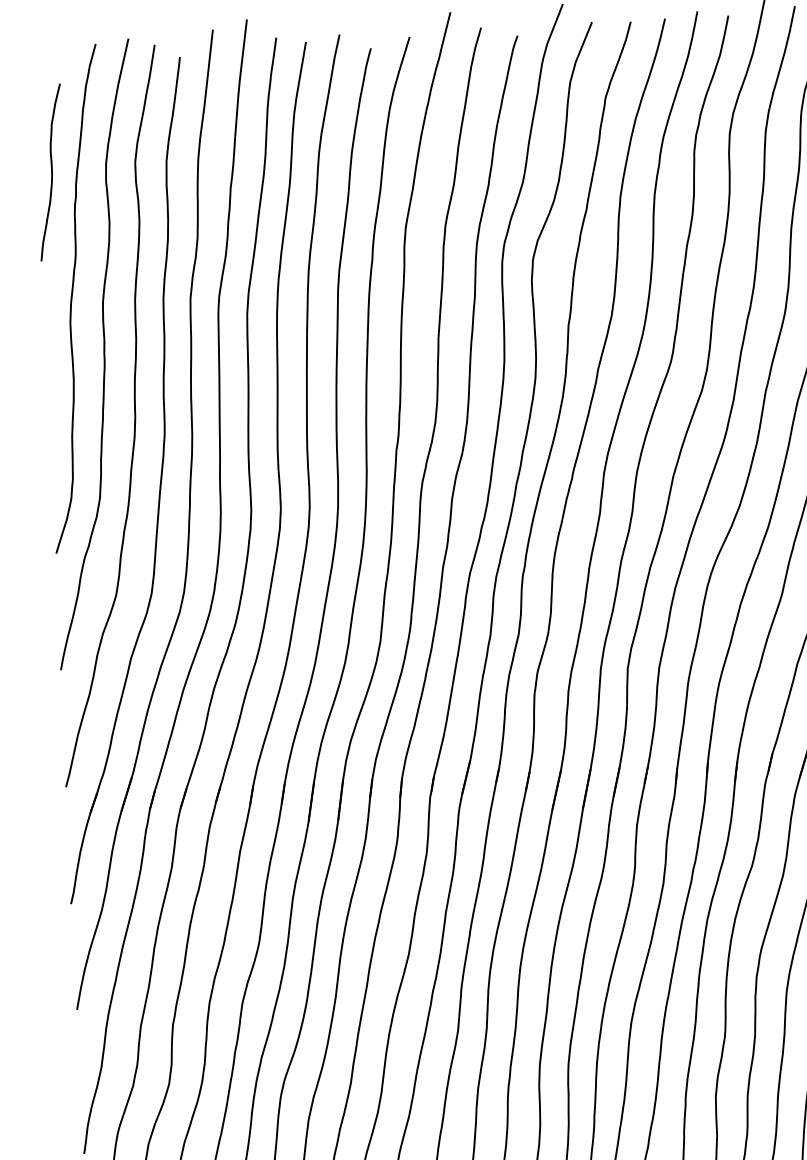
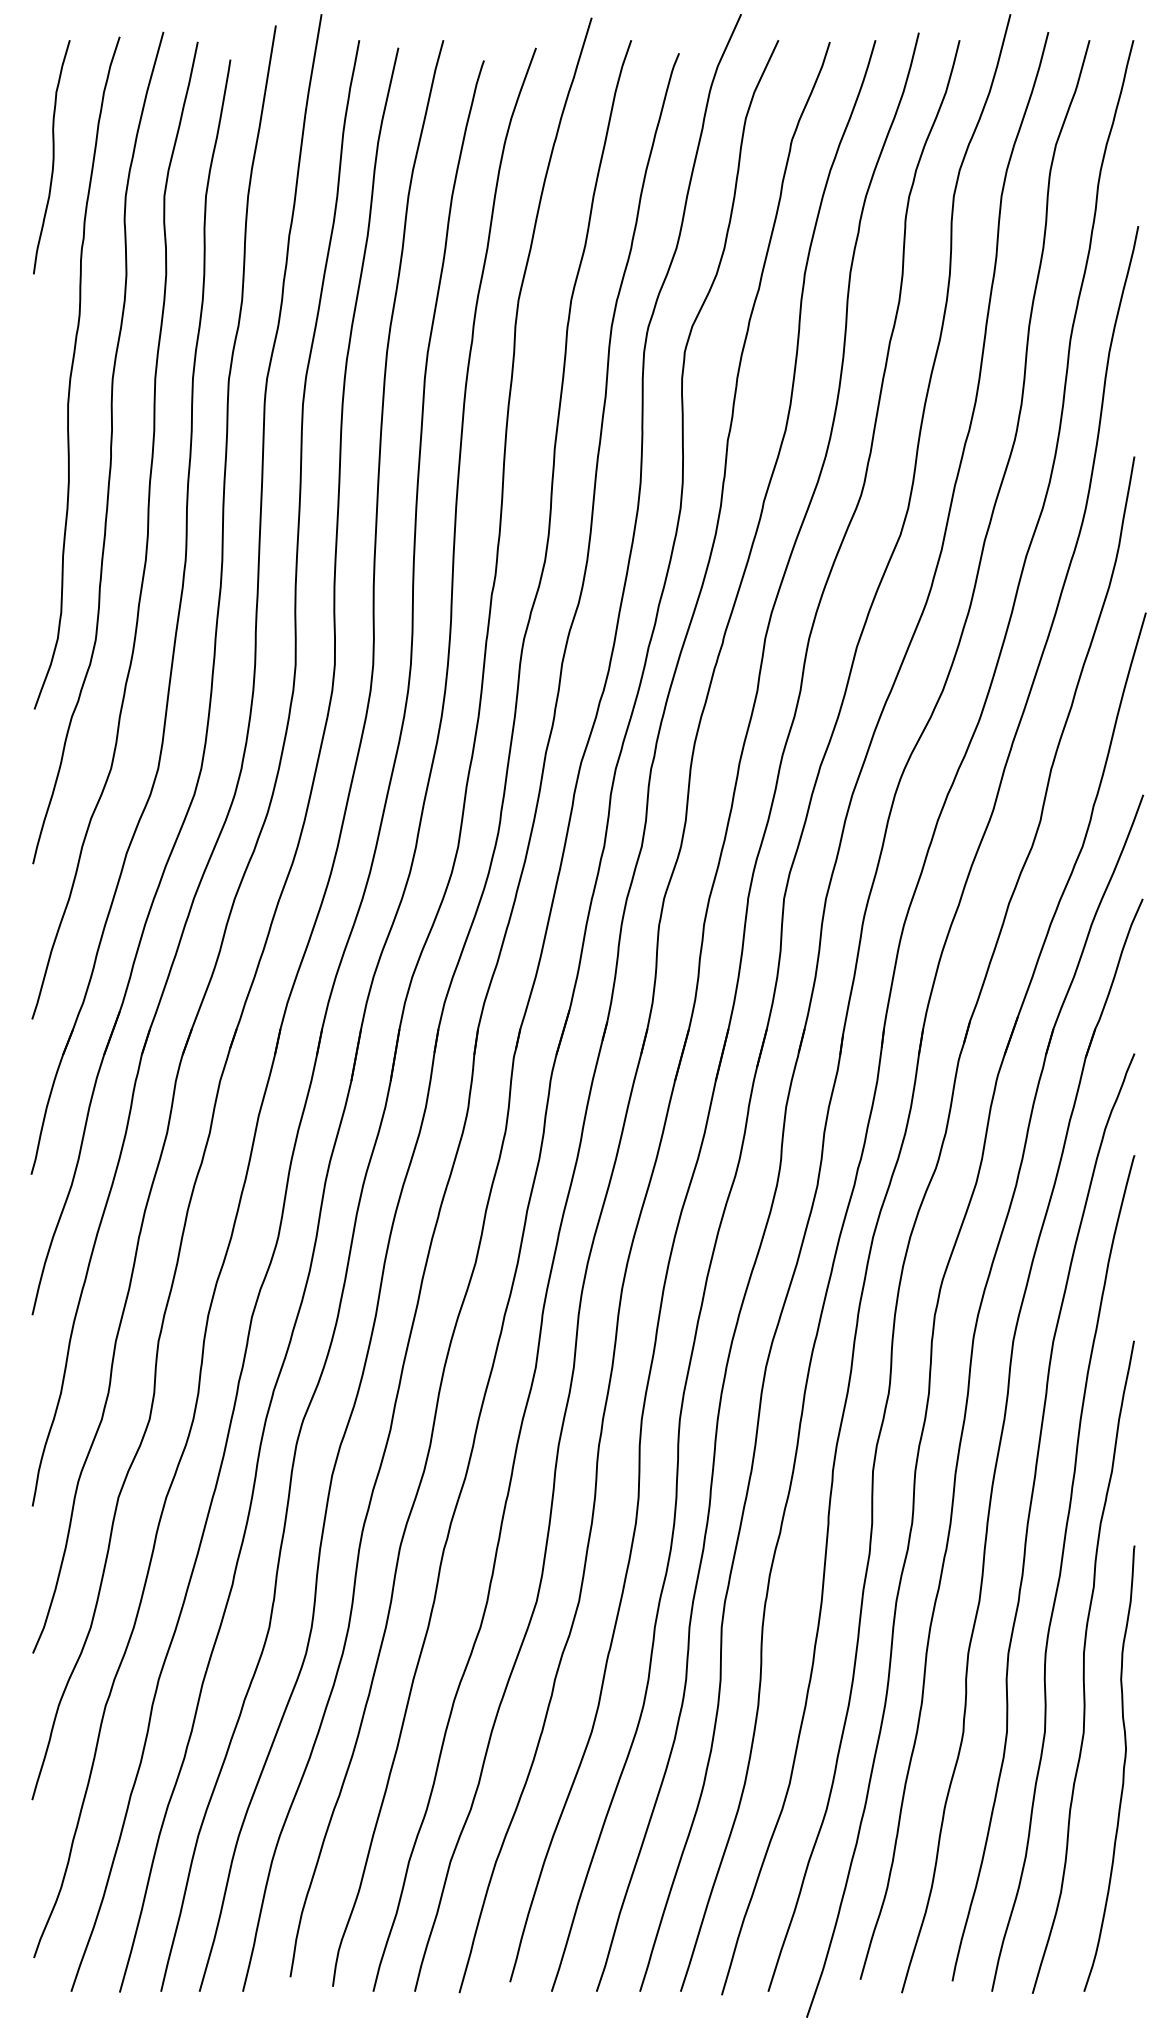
curve: (51, 172) -> (52, 157), moved

